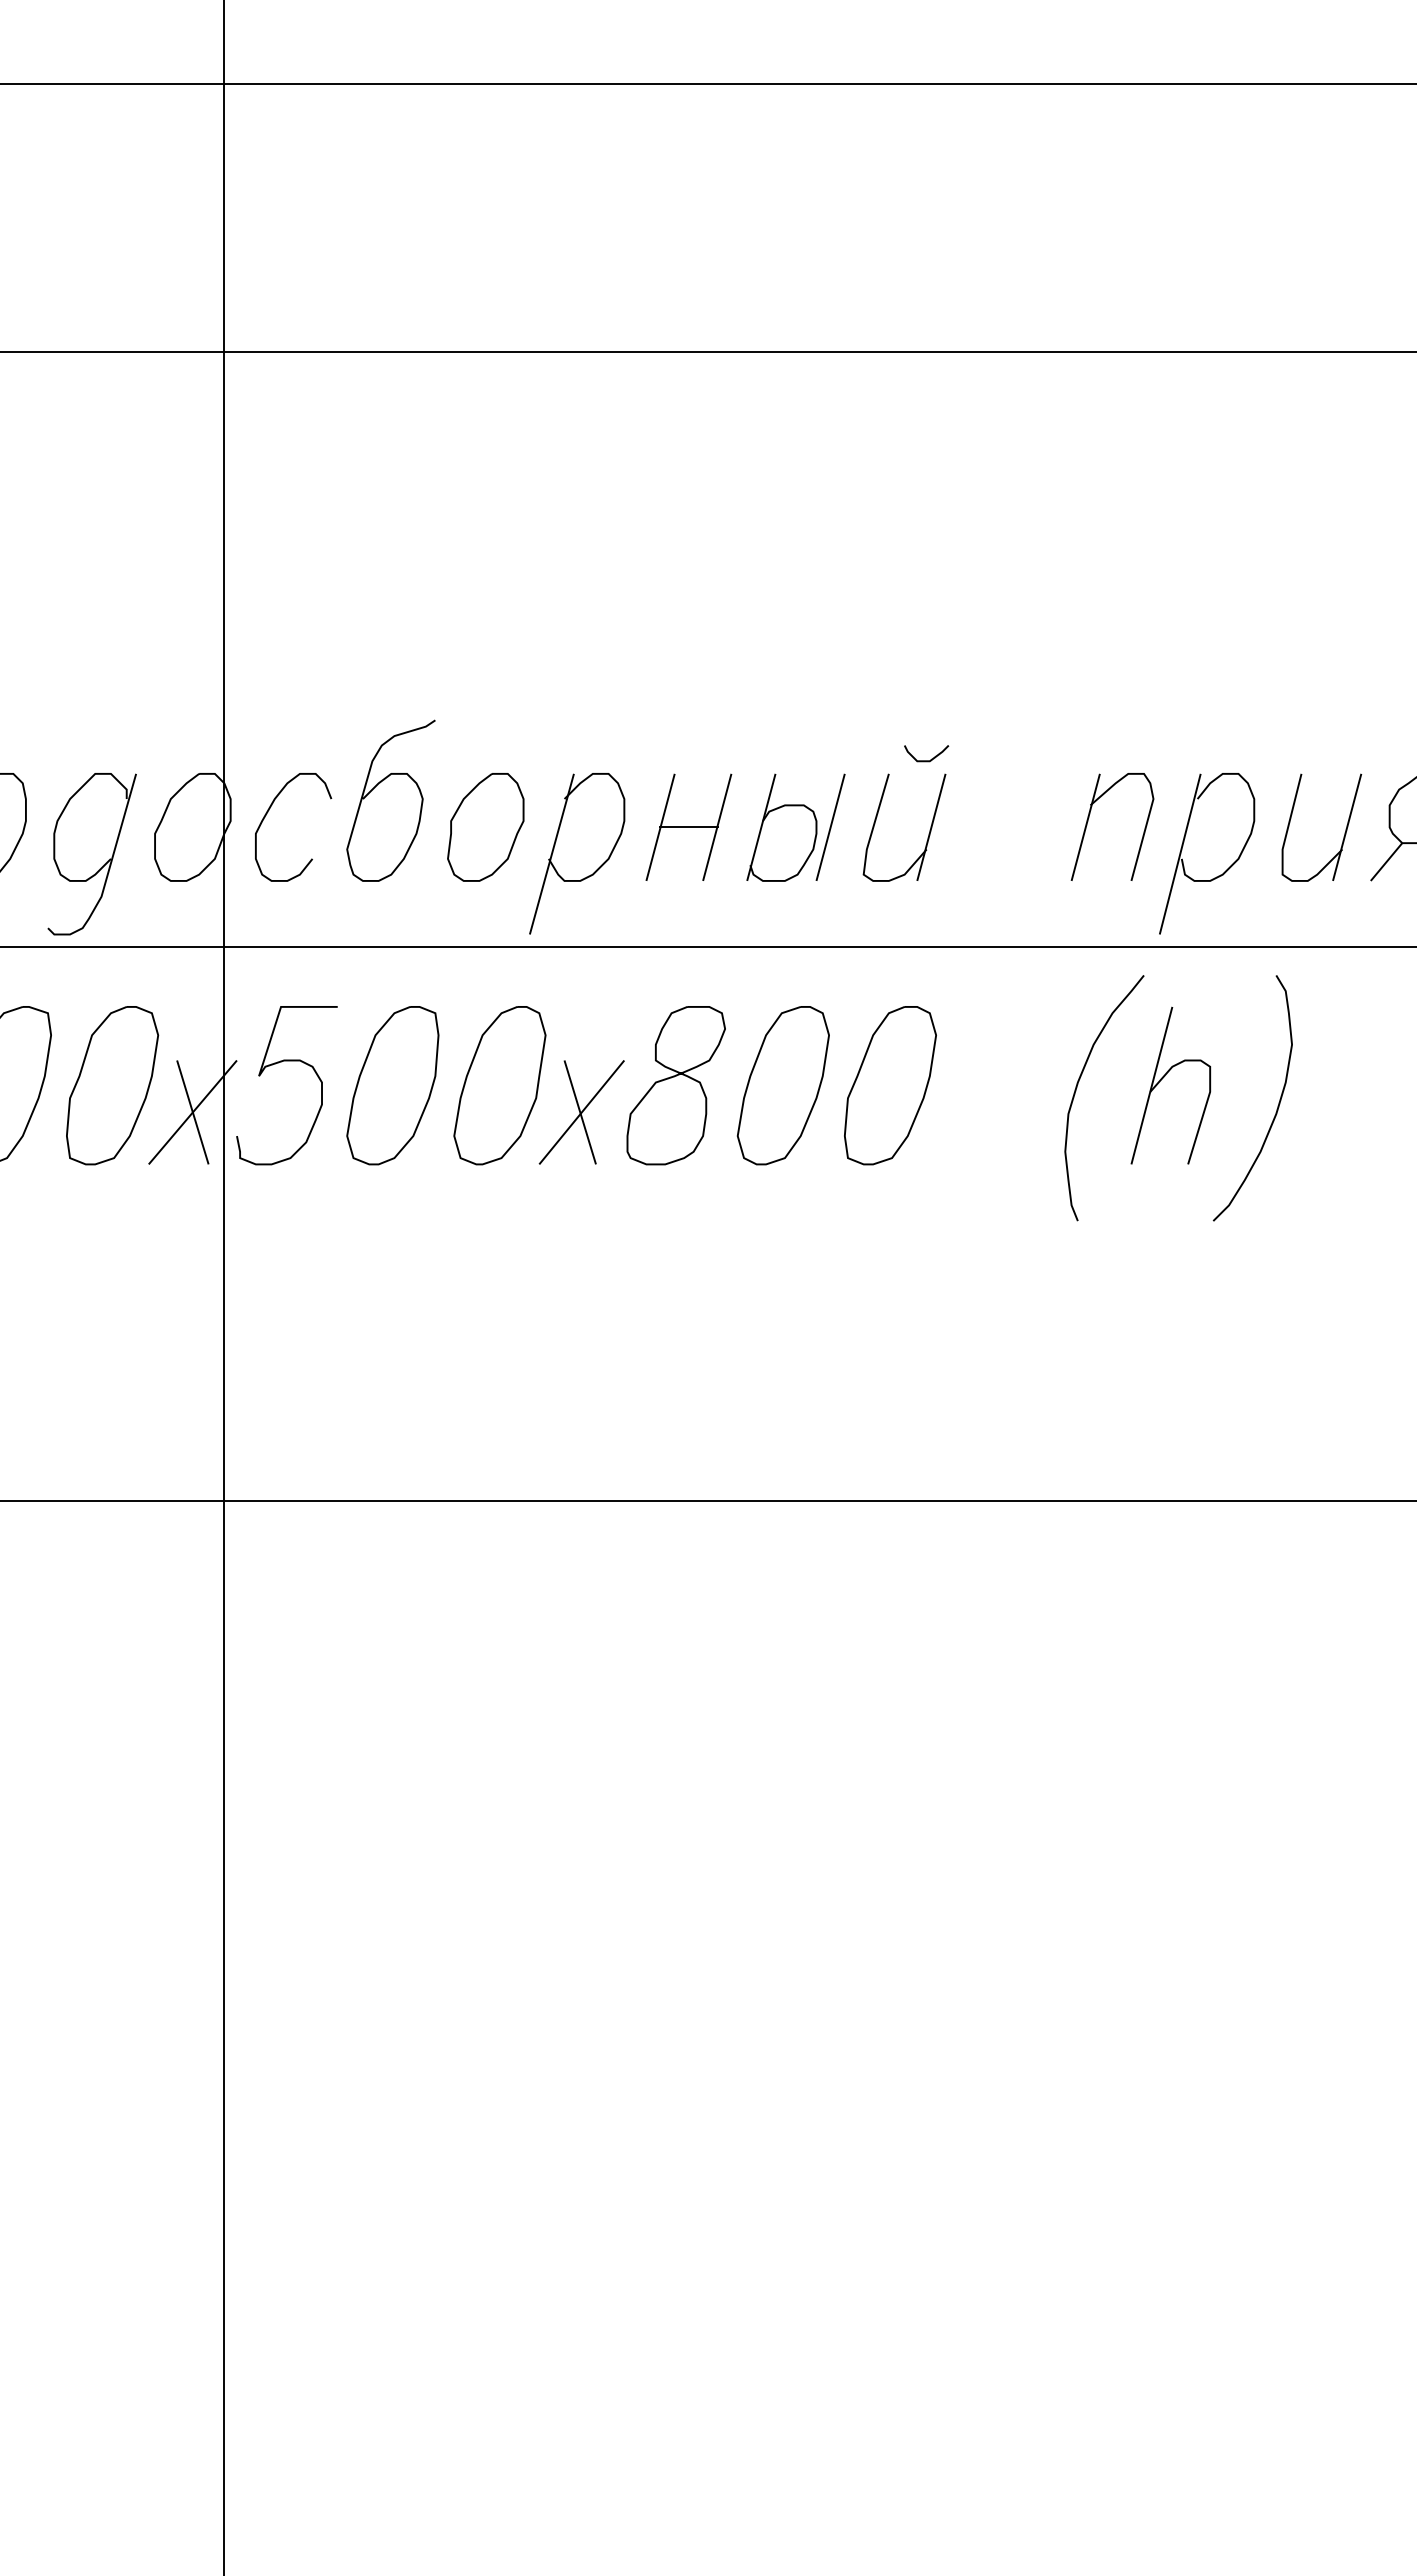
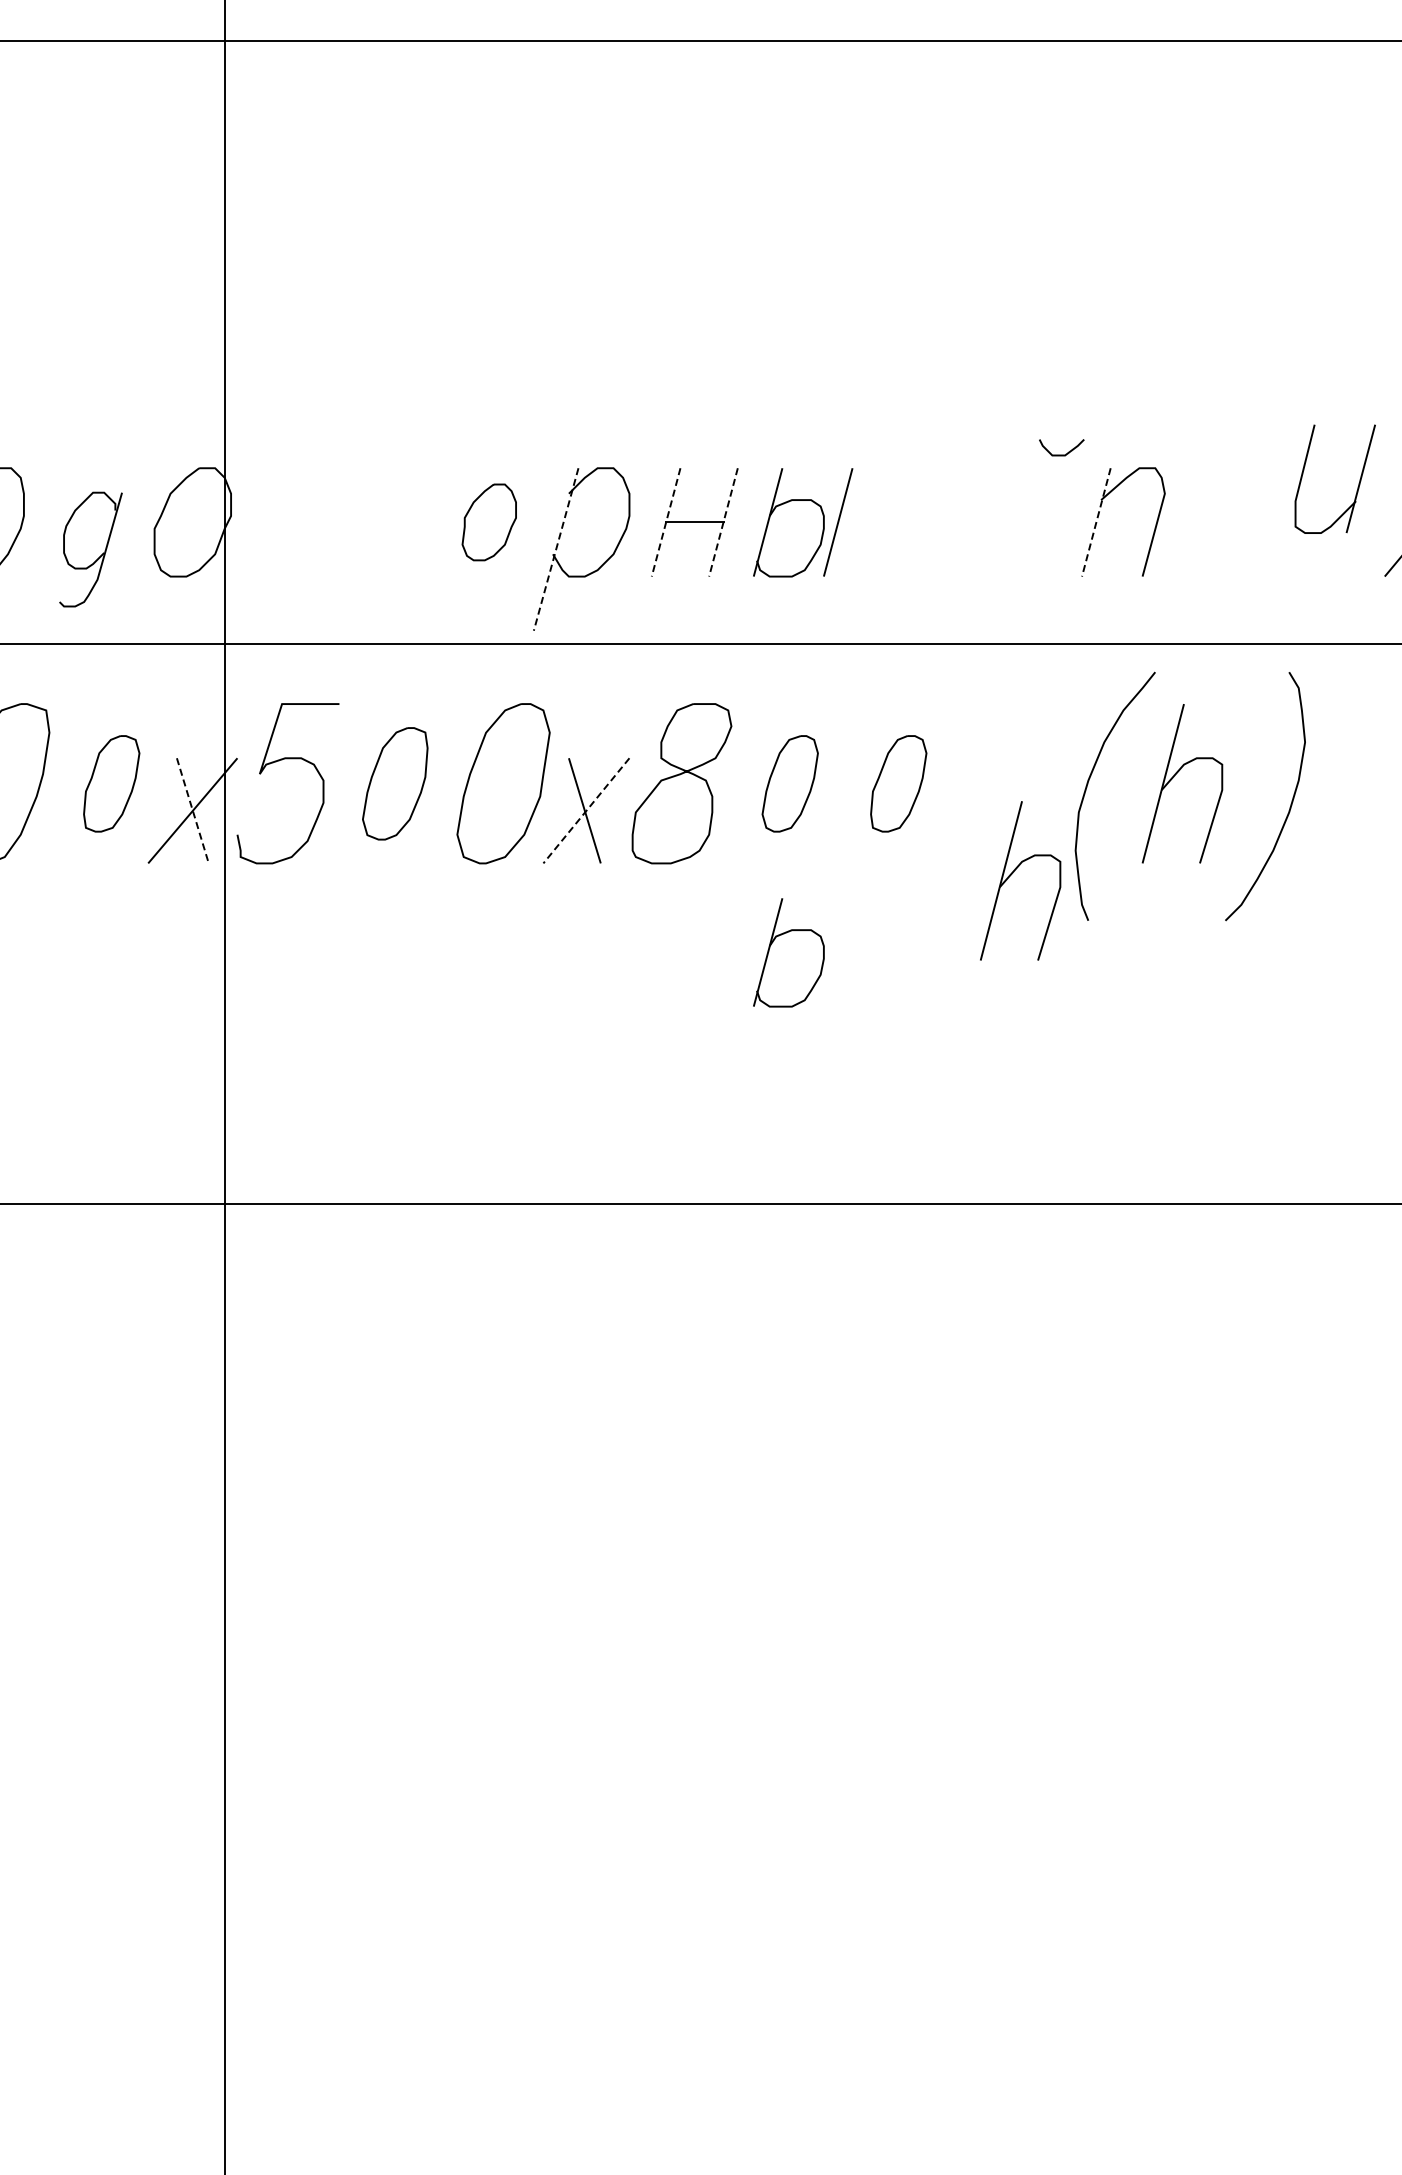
curve: (926, 760) -> (1061, 454), moved
curve: (380, 783) -> (382, 477), removed
curve: (268, 812) -> (269, 507), removed
part: (485, 827) -> (488, 522), size x0.7
line: (660, 827) -> (666, 522), solid -> dashed
line: (717, 827) -> (723, 522), solid -> dashed
line: (1085, 827) -> (1096, 522), solid -> dashed
part: (1344, 832) -> (1358, 484), moved
part: (928, 833) -> (937, 528), removed
part: (91, 854) -> (90, 549), size x0.7
line: (551, 854) -> (555, 549), solid -> dashed
part: (1218, 875) -> (1230, 571), removed
part: (112, 1085) -> (111, 783), size x0.6
part: (392, 1085) -> (394, 783), size x0.7
part: (782, 1085) -> (789, 783), size x0.6
part: (890, 1085) -> (898, 783), size x0.6
line: (193, 1112) -> (193, 810), solid -> dashed
line: (581, 1112) -> (586, 810), solid -> dashed
part: (1003, 1174) -> (1013, 873), added
part: (781, 1252) -> (788, 952), added

